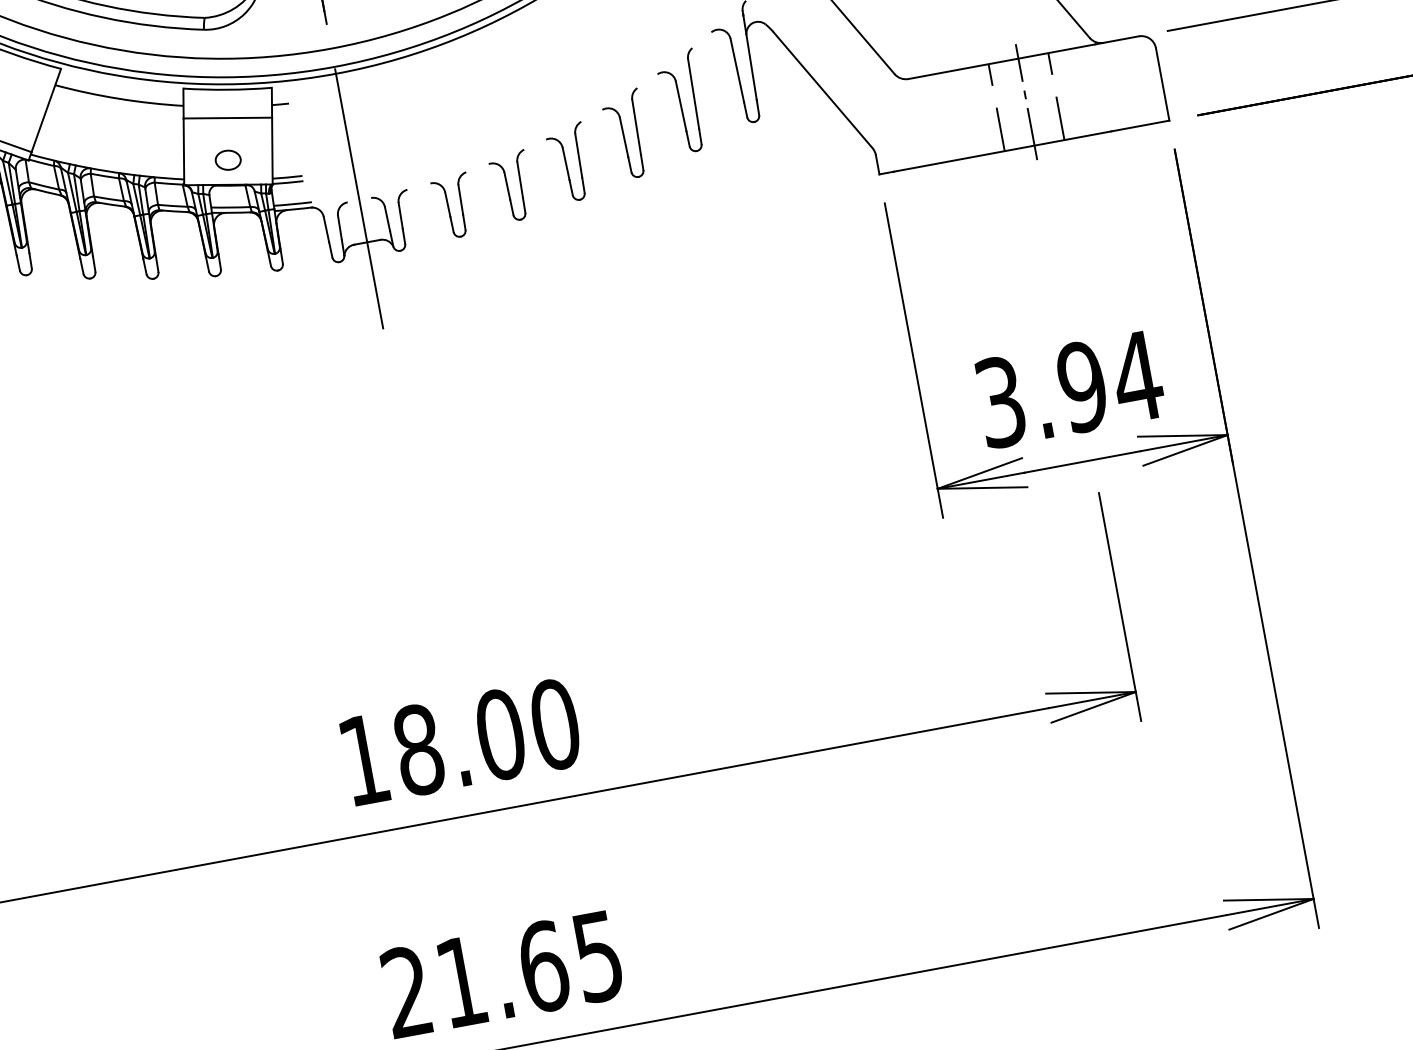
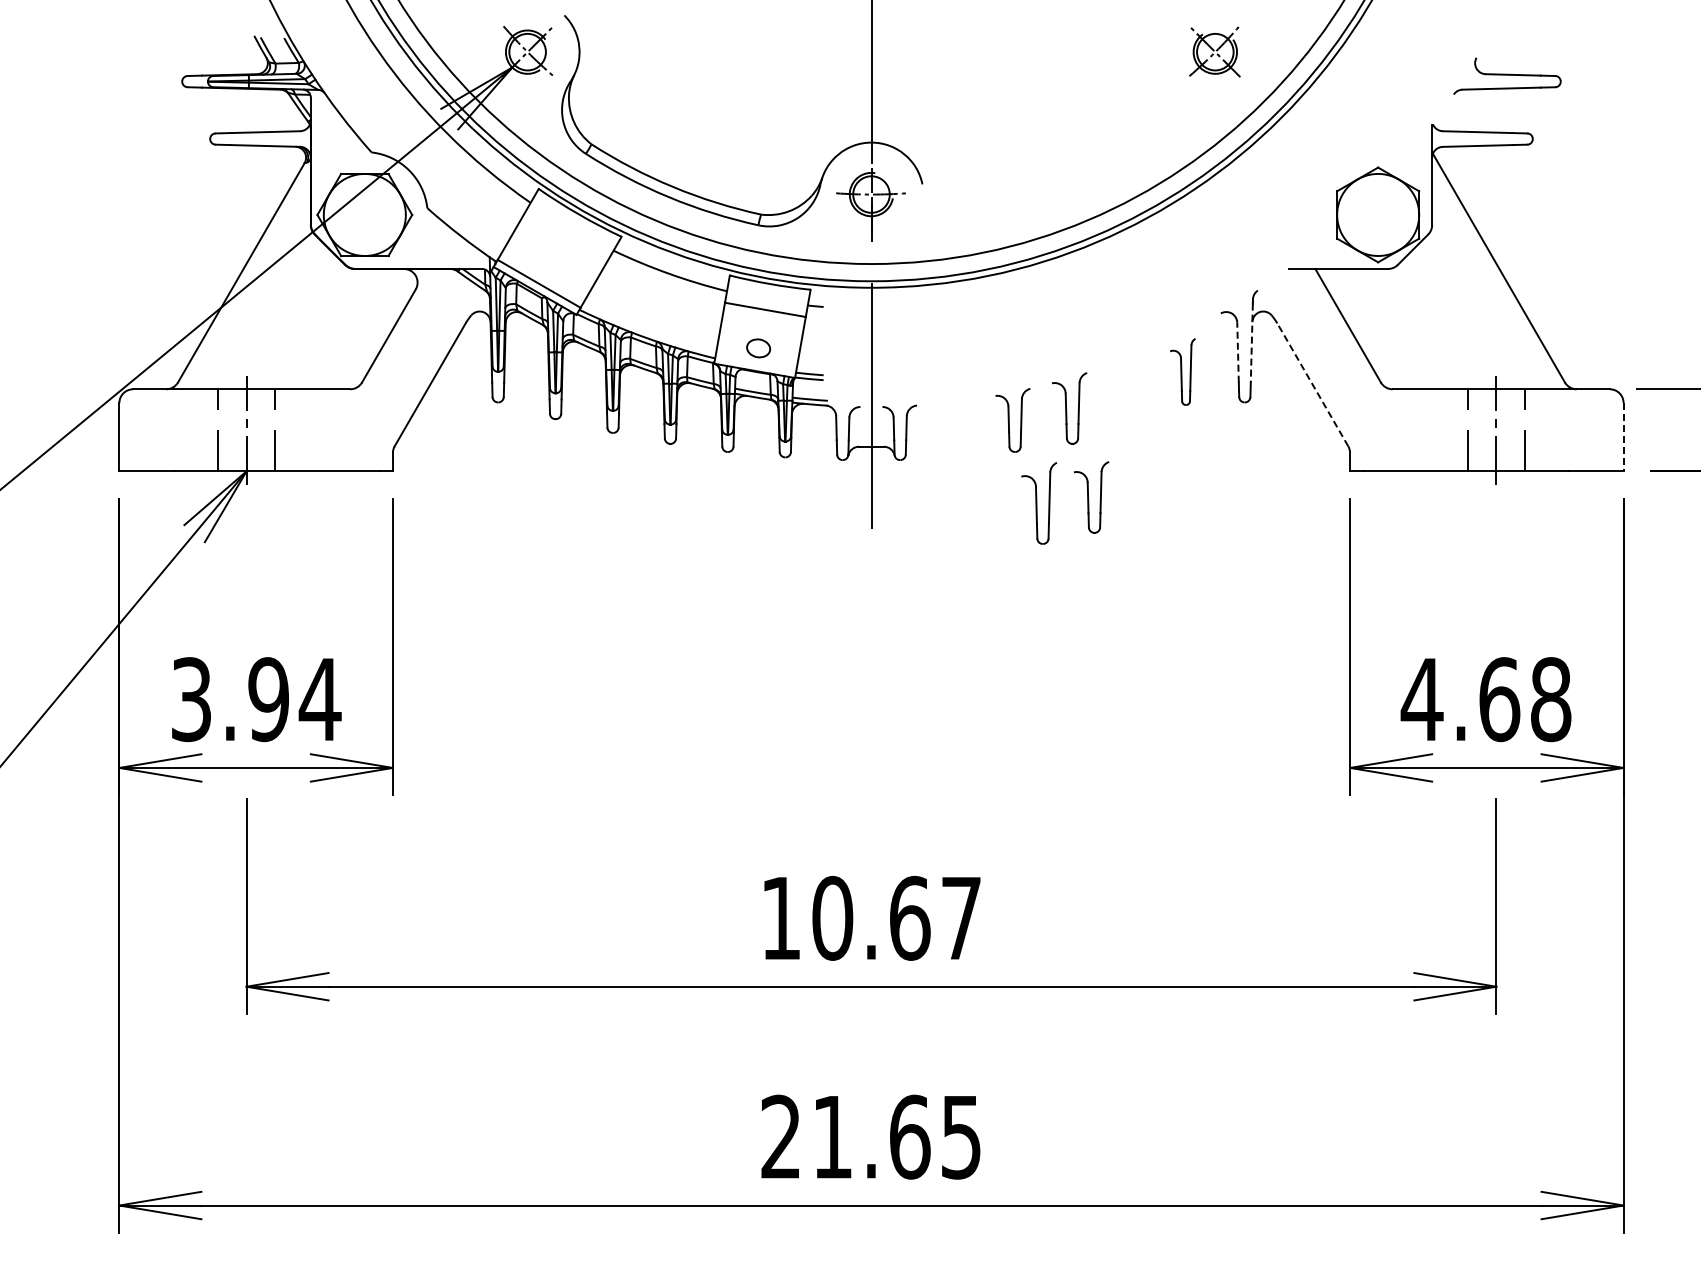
line: (749, 58) -> (1251, 343), solid -> dashed
line: (737, 70) -> (1238, 352), solid -> dashed
line: (1162, 84) -> (1623, 437), solid -> dashed
line: (822, 89) -> (1312, 384), solid -> dashed
part: (682, 101) -> (1182, 371), size x0.7
part: (626, 134) -> (1039, 503), moved
part: (453, 206) -> (956, 428), removed
part: (610, 252) -> (1091, 497), added
text: (1068, 389) -> (1486, 699), 3.94 -> 4.68
text: (486, 736) -> (896, 917), 18.00 -> 10.67

